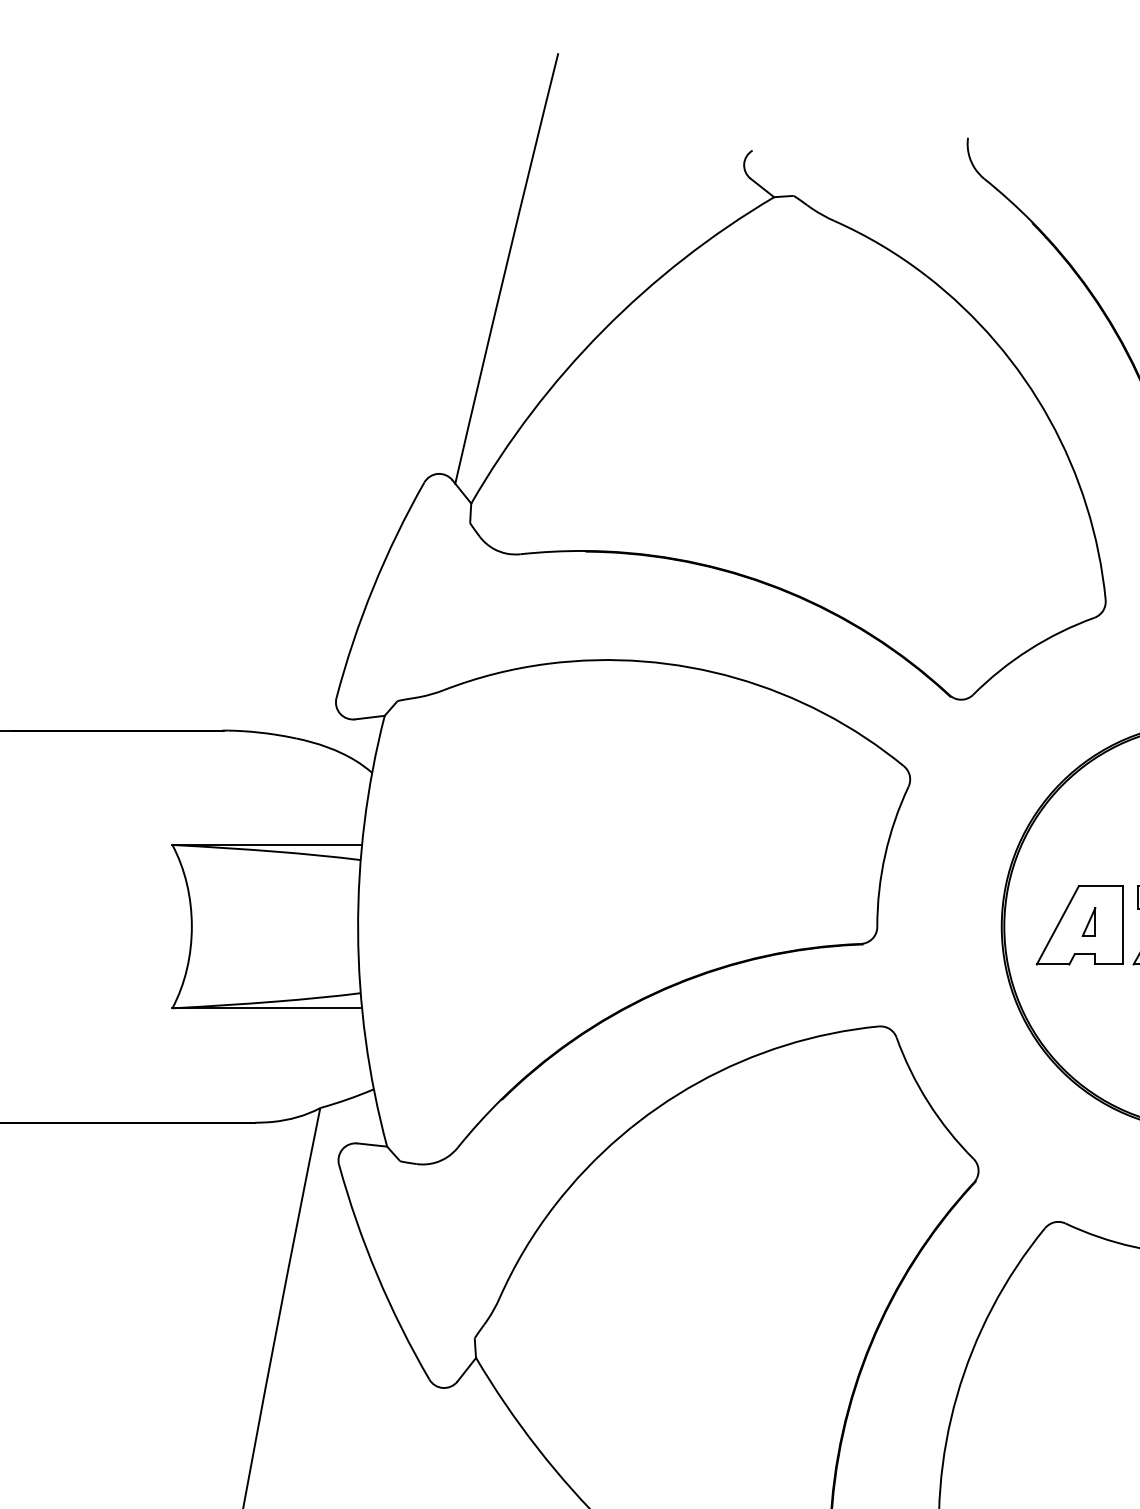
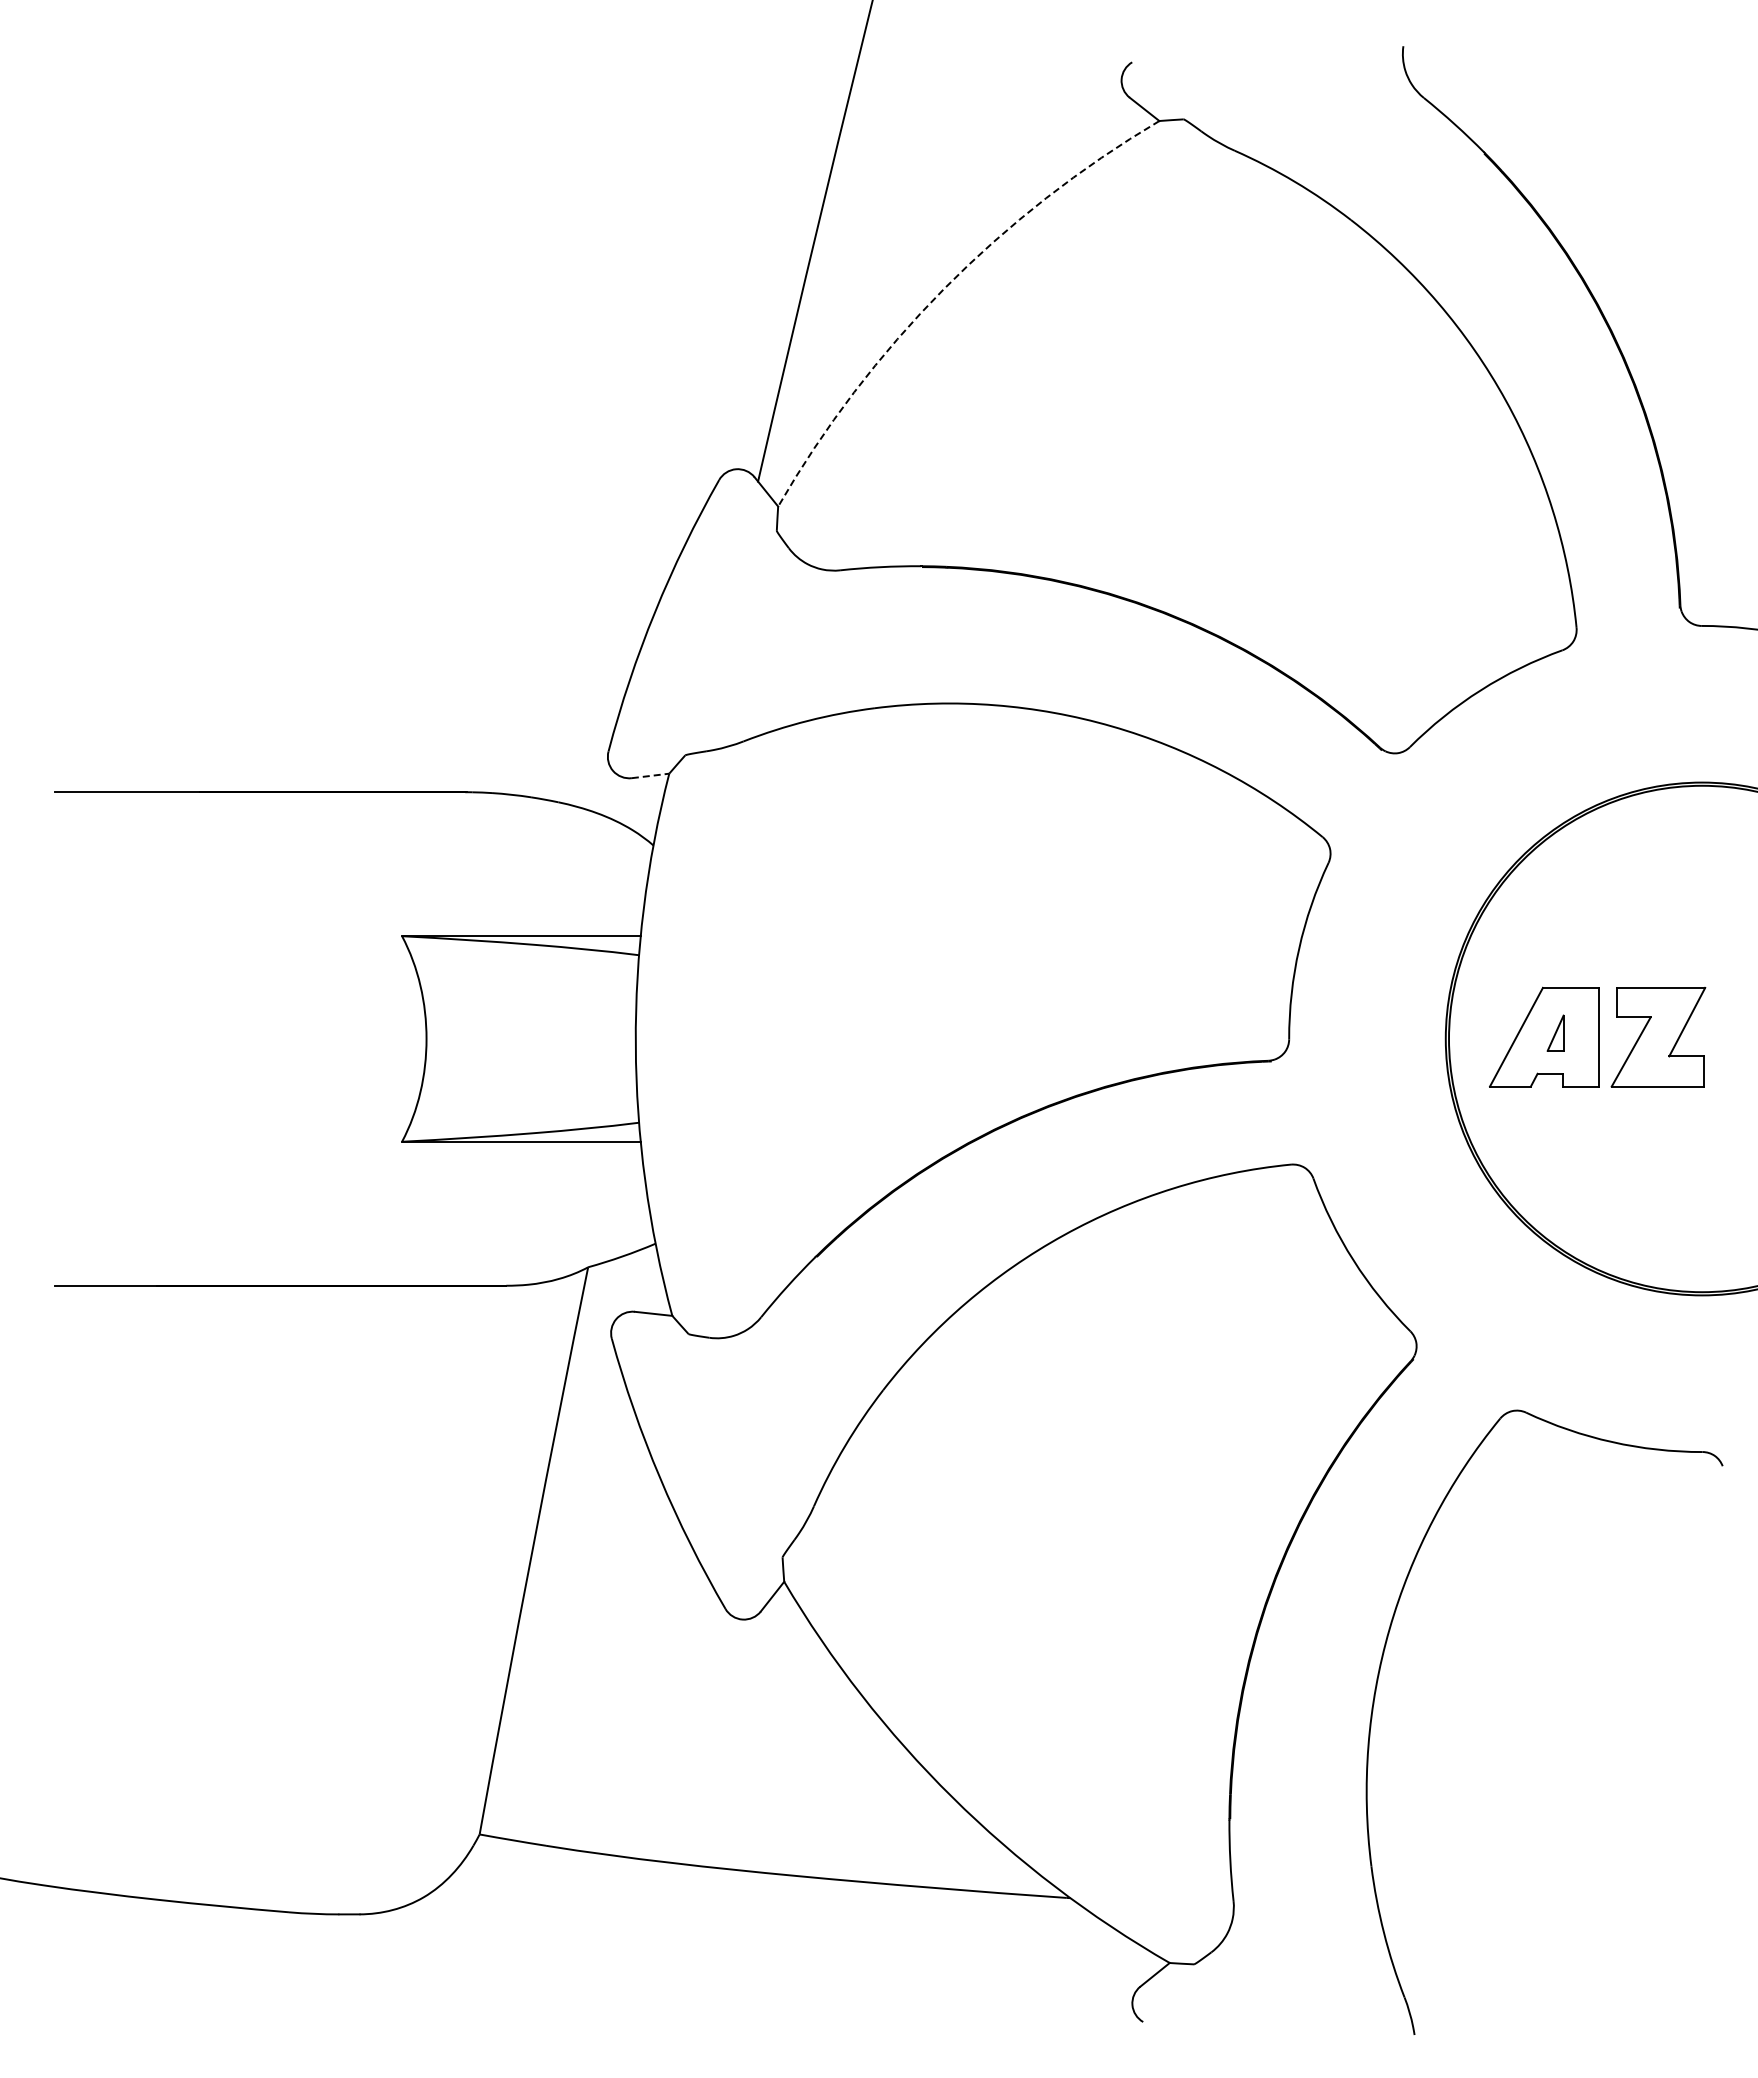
arc: (602, 331) -> (943, 289), solid -> dashed
line: (369, 717) -> (650, 775), solid -> dashed

